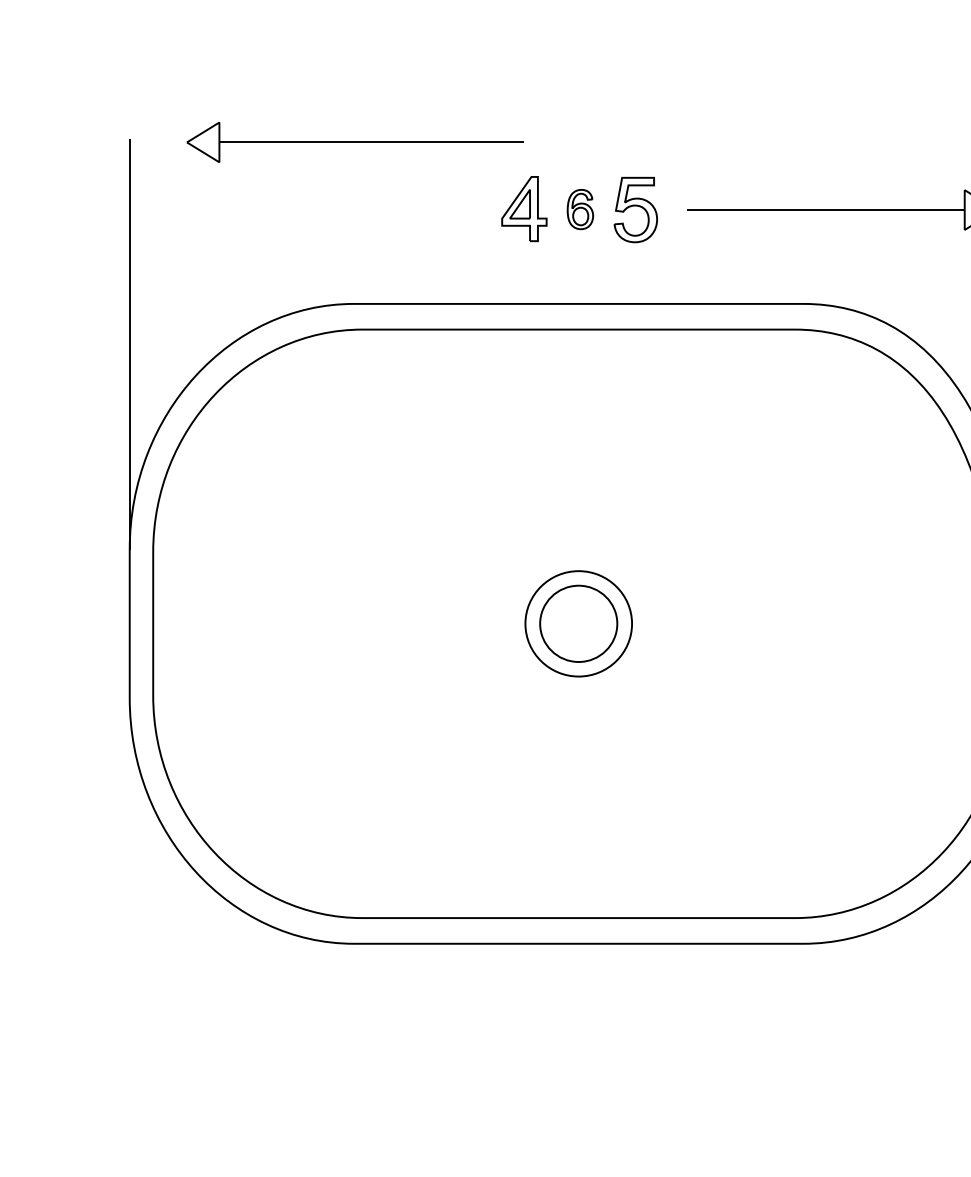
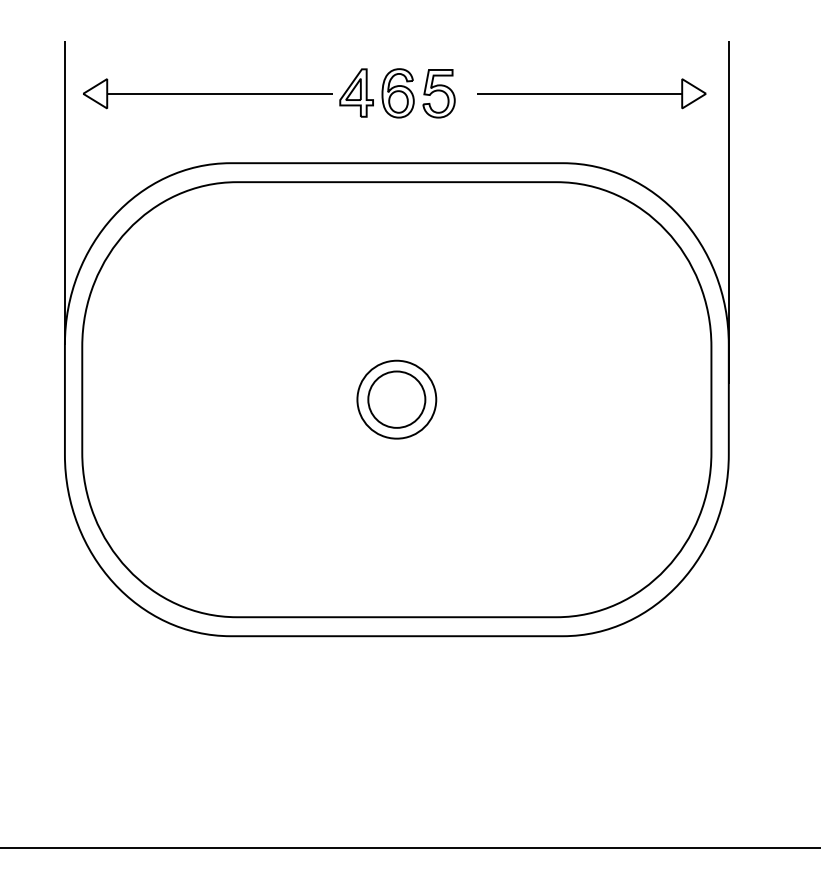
part: (355, 142) -> (207, 93), moved
part: (579, 209) -> (397, 93), size x1.67

